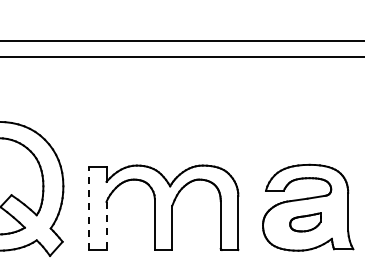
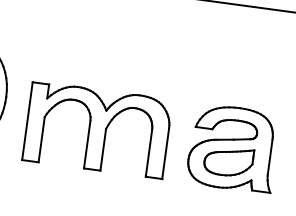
line: (88, 208) -> (27, 121), dashed -> solid
part: (305, 222) -> (228, 161), size x1.67
line: (106, 226) -> (41, 140), dashed -> solid

